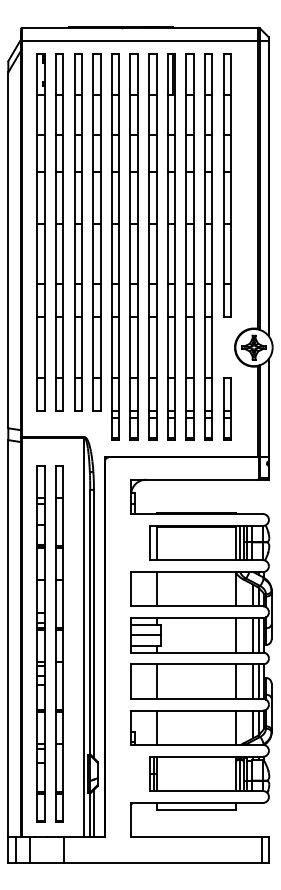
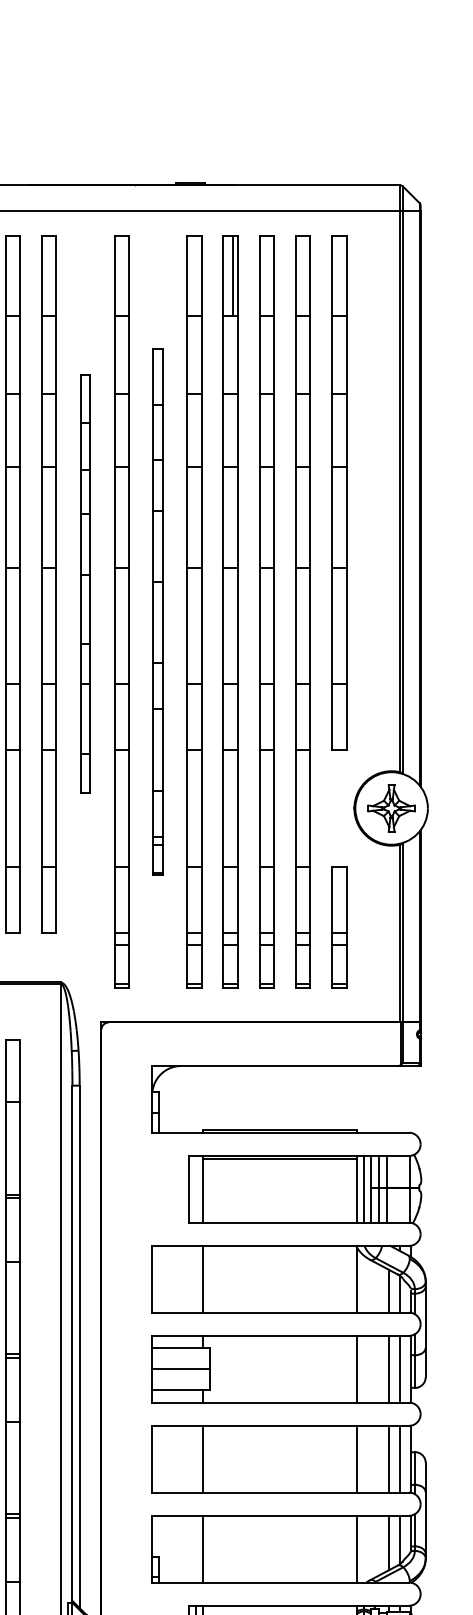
part: (96, 232) -> (84, 584), size x0.6
part: (133, 246) -> (156, 611), size x0.7

